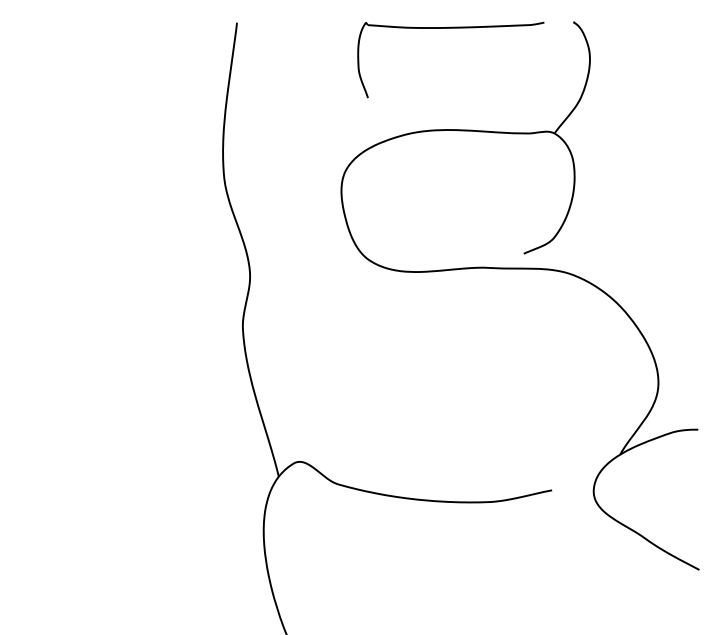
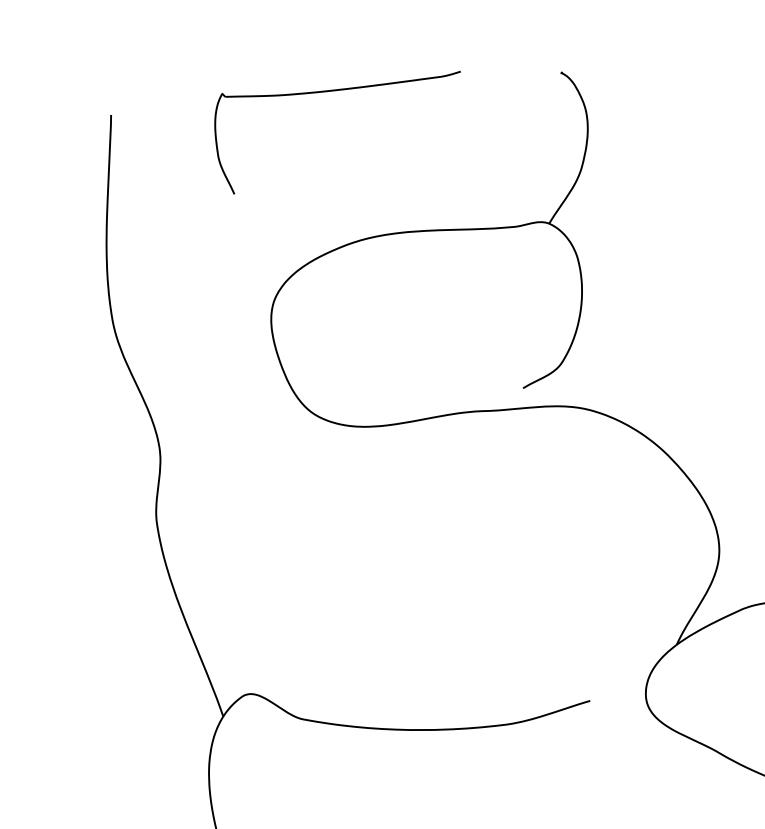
part: (450, 28) -> (336, 91), moved

